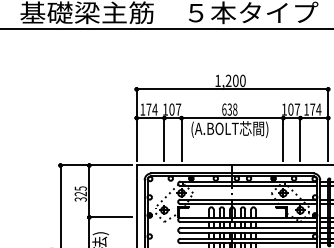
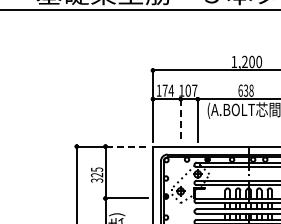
line: (164, 139) -> (180, 120), solid -> dashed
line: (111, 165) -> (127, 146), solid -> dashed

